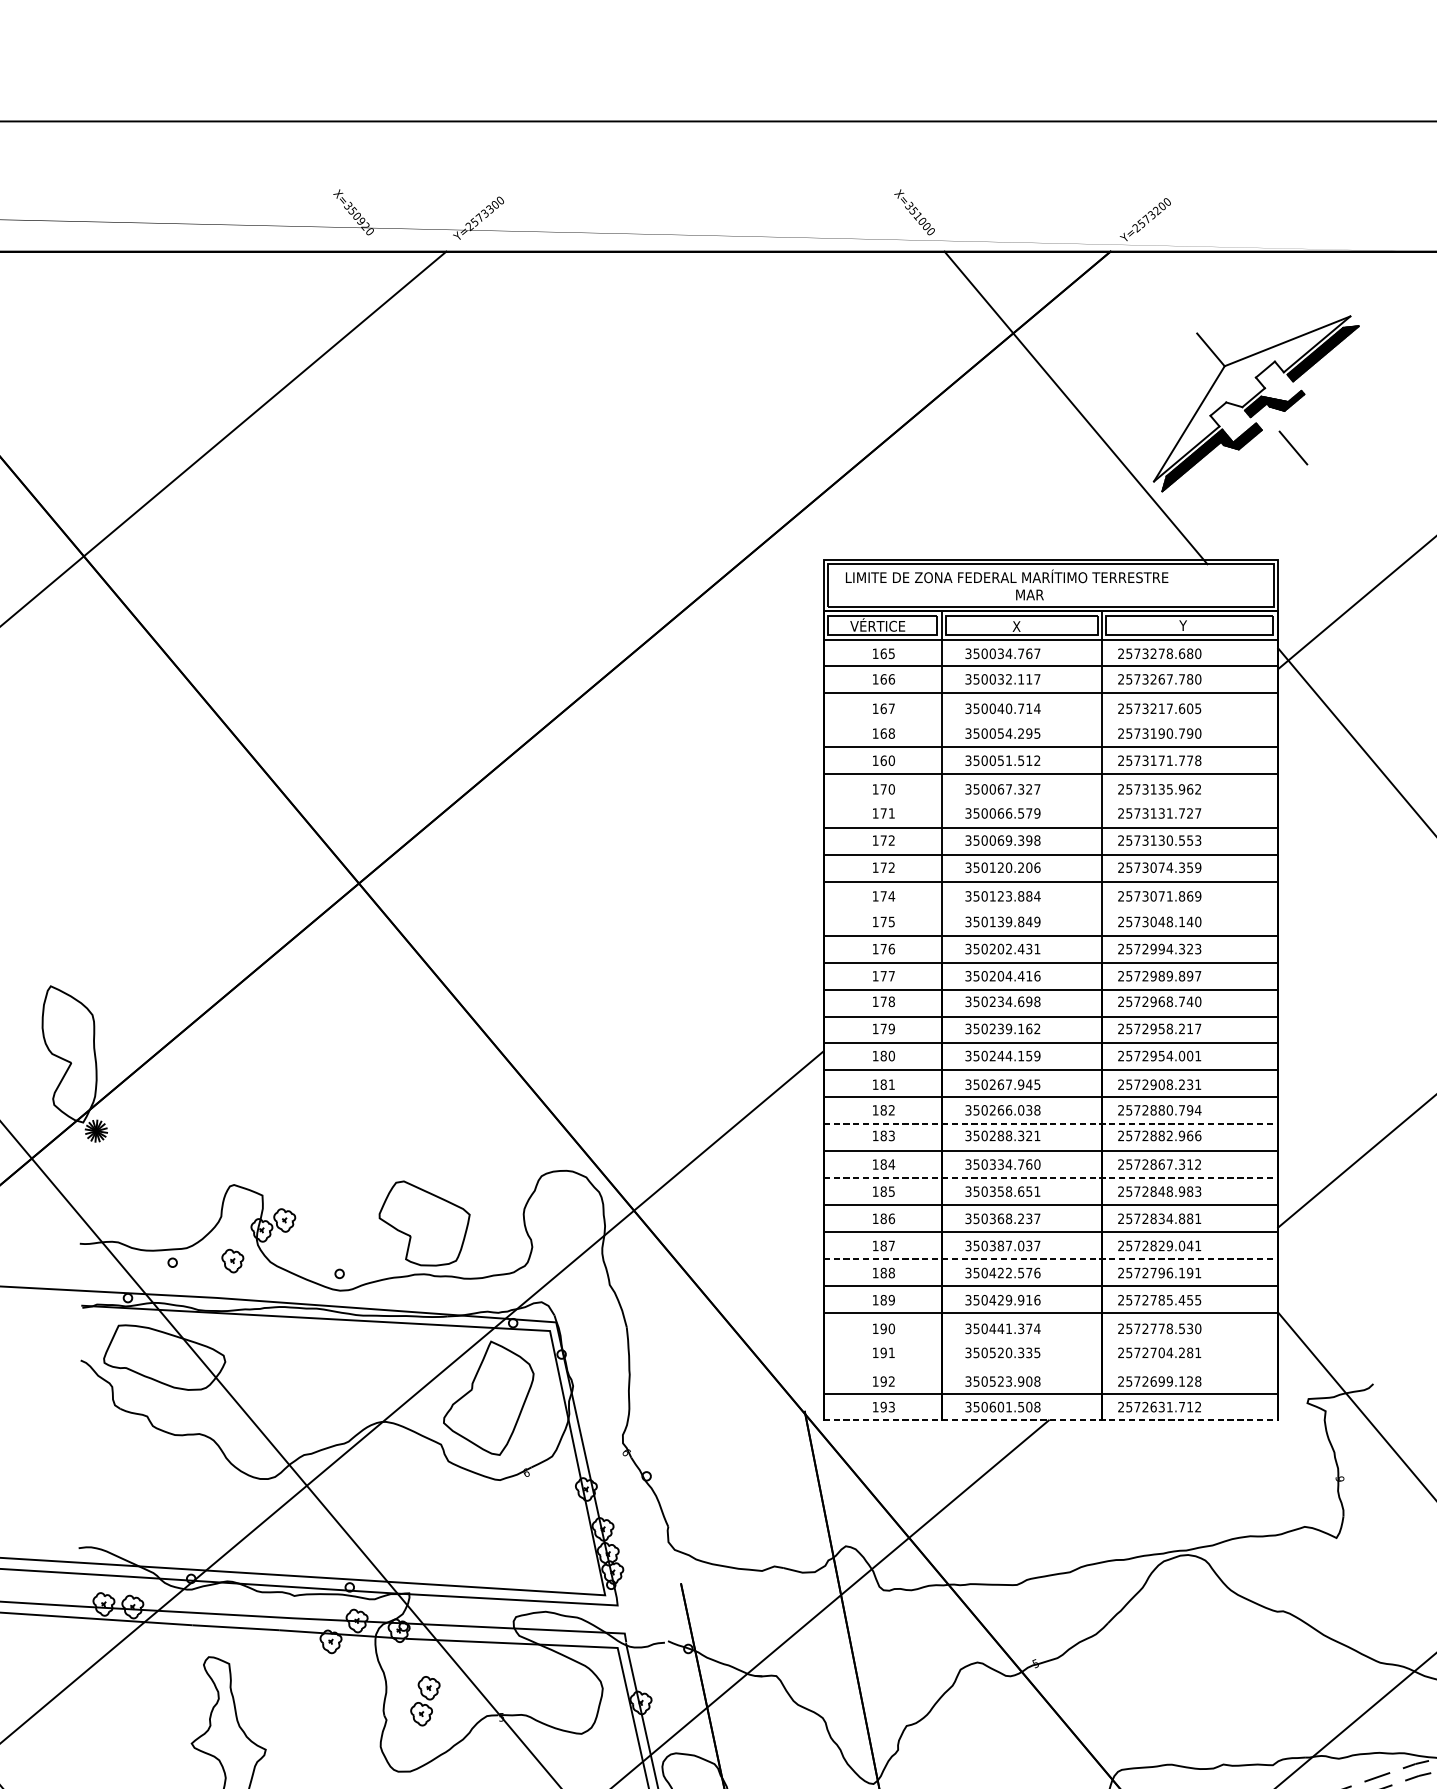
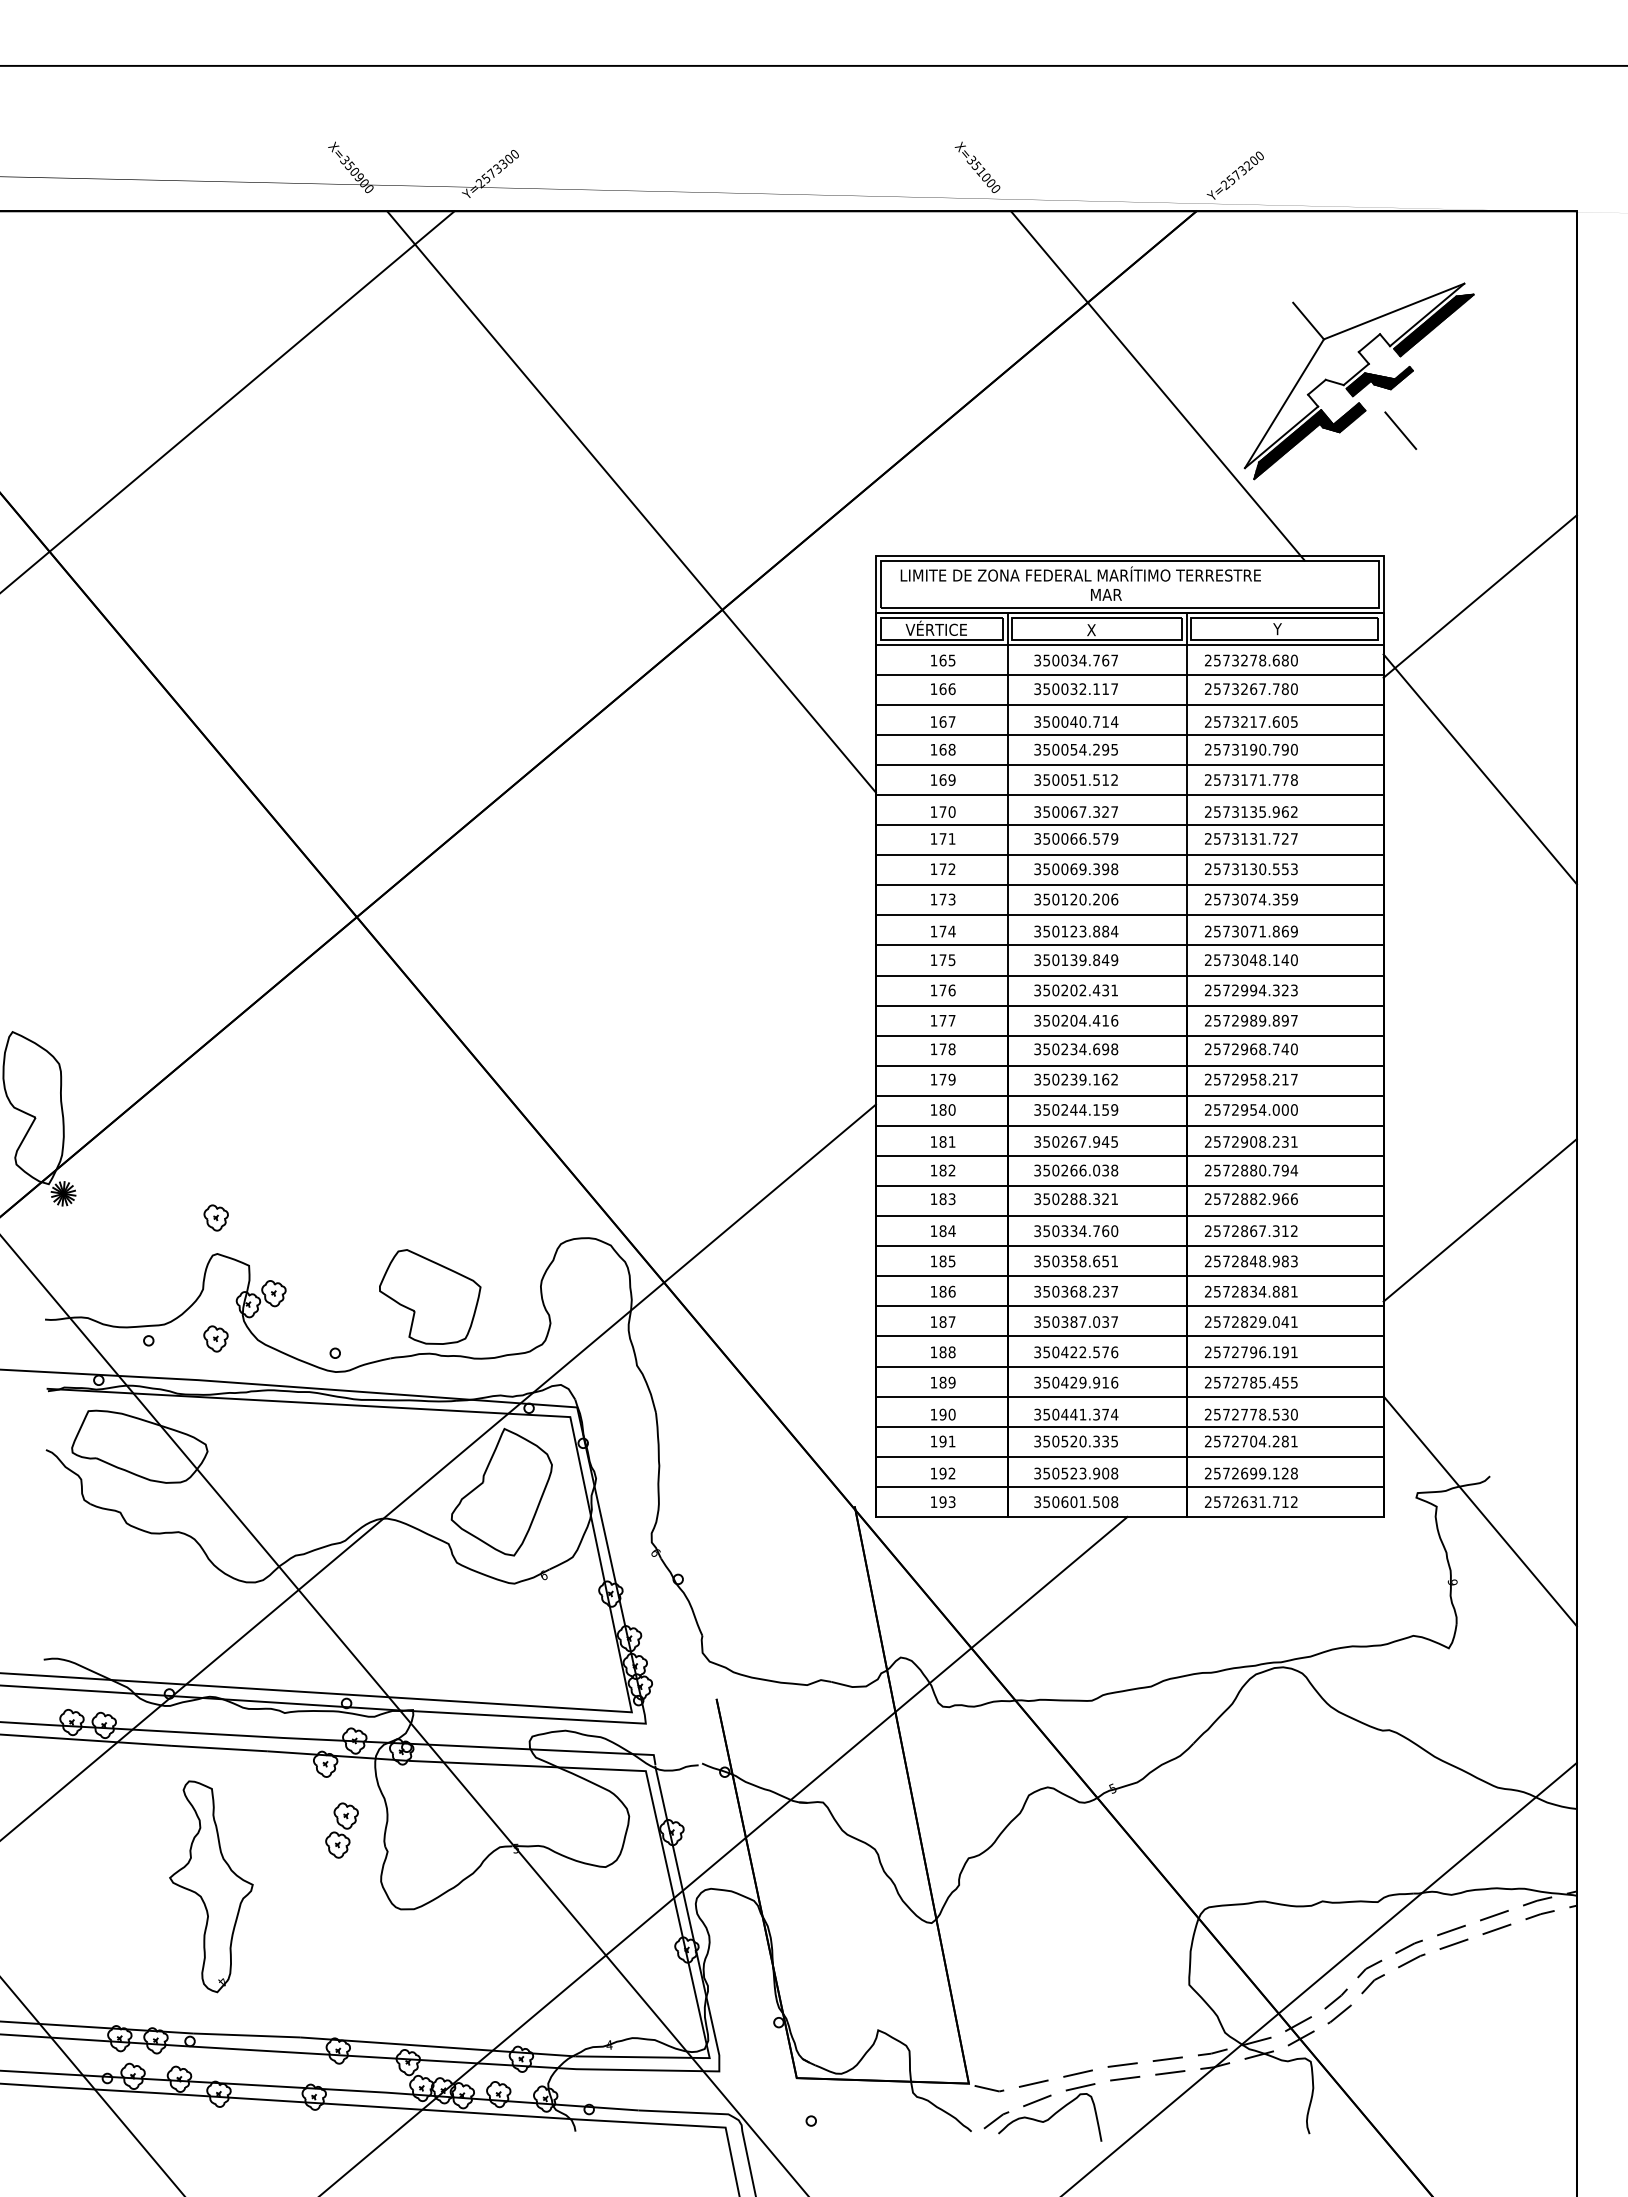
text: (364, 226) -> (363, 183), X=350920 -> X=350900
line: (604, 511) -> (631, 501), added
line: (1050, 719) -> (1129, 734), added
text: (891, 760) -> (951, 779), 160 -> 169
line: (1050, 801) -> (1129, 825), added
text: (891, 867) -> (951, 899), 172 -> 173
line: (1050, 908) -> (1129, 945), added
text: (1197, 1055) -> (1293, 1109), 2572954.001 -> 2572954.000
line: (1050, 1124) -> (1129, 1186), dashed -> solid
part: (232, 1152) -> (215, 1217), added
line: (1050, 1178) -> (1129, 1246), dashed -> solid
line: (1050, 1258) -> (1129, 1336), dashed -> solid
line: (1050, 1339) -> (1129, 1426), added
line: (1050, 1366) -> (1129, 1456), added
line: (1050, 1420) -> (1129, 1516), dashed -> solid
part: (424, 1701) -> (341, 1830), moved

